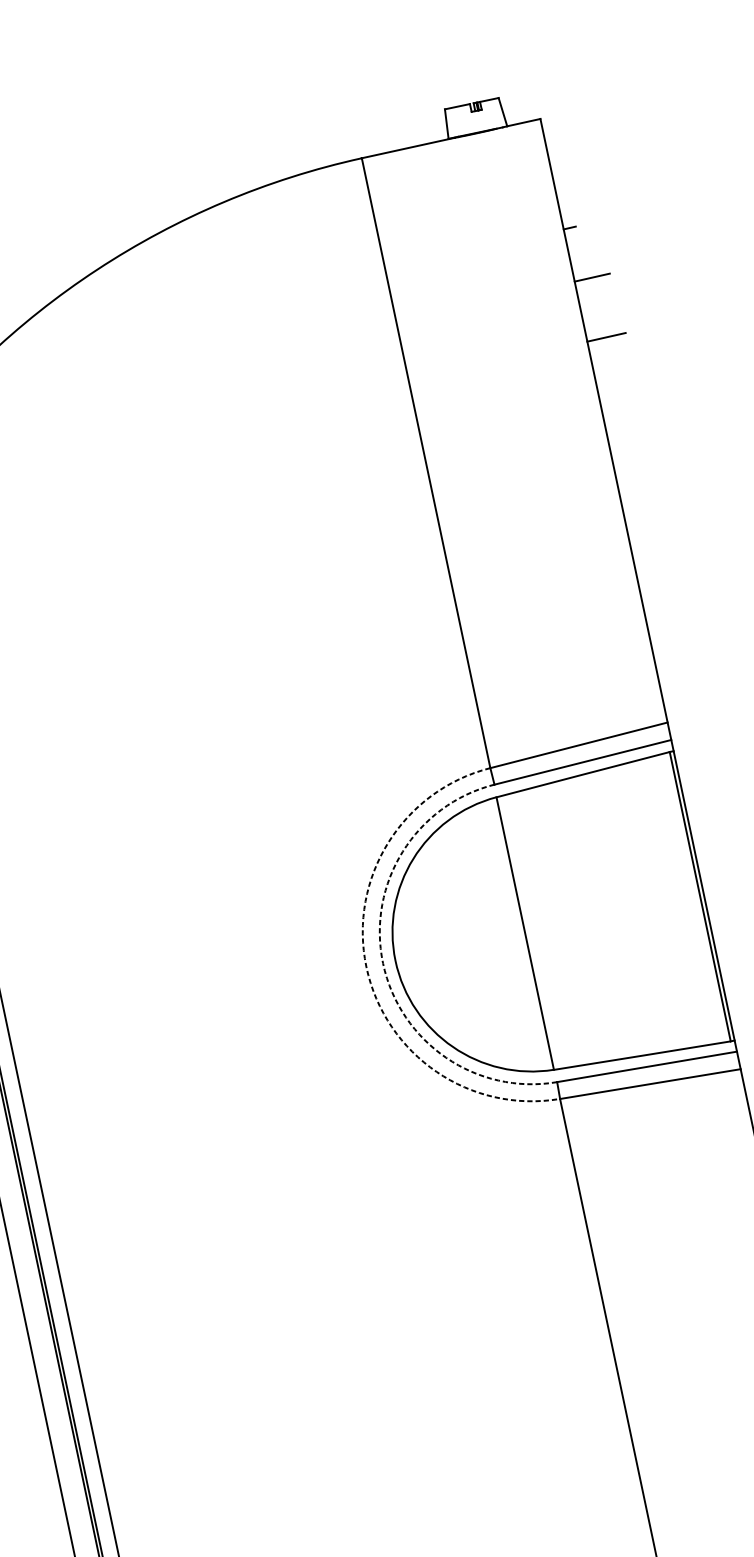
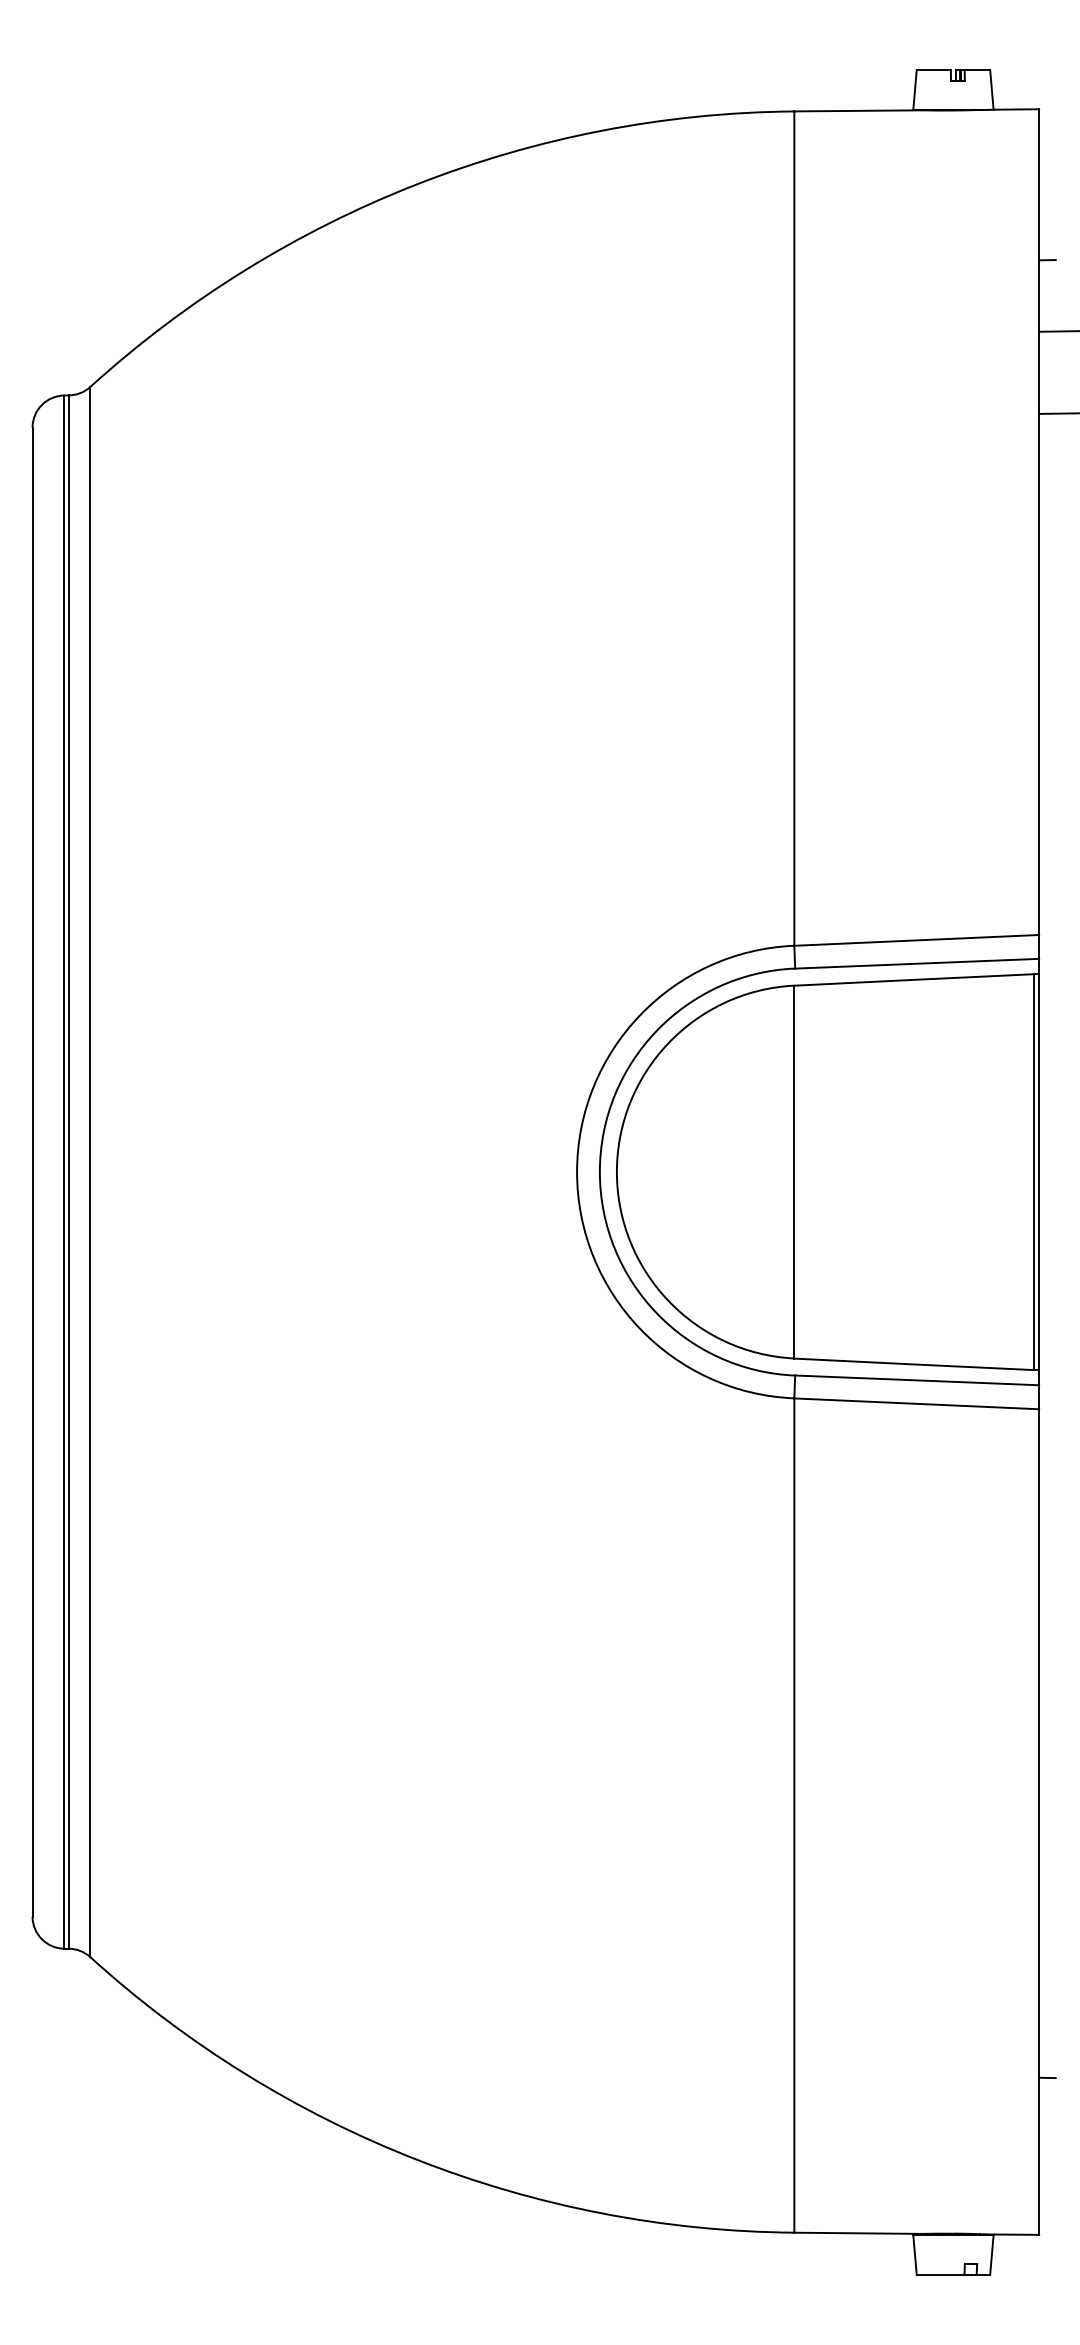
arc: (382, 963) -> (599, 1172), dashed -> solid
arc: (366, 967) -> (577, 1172), dashed -> solid

